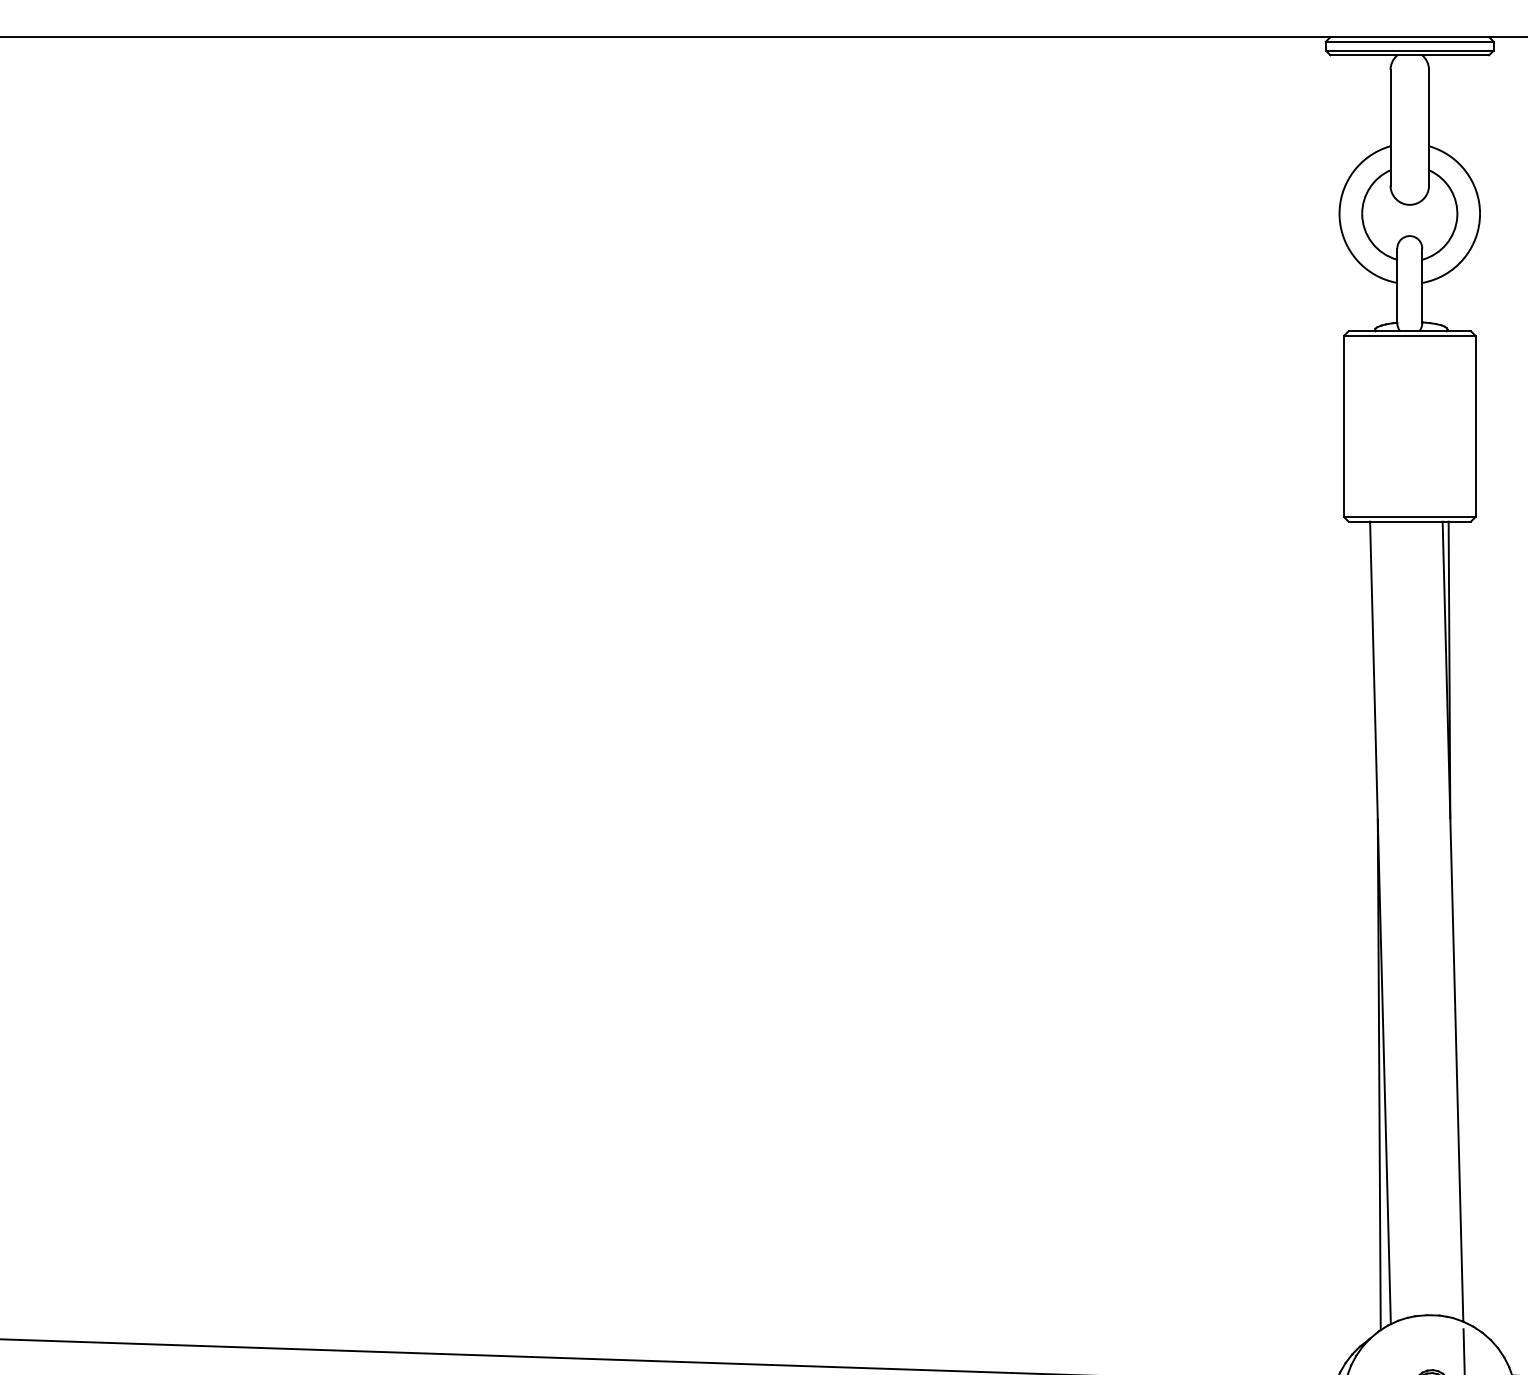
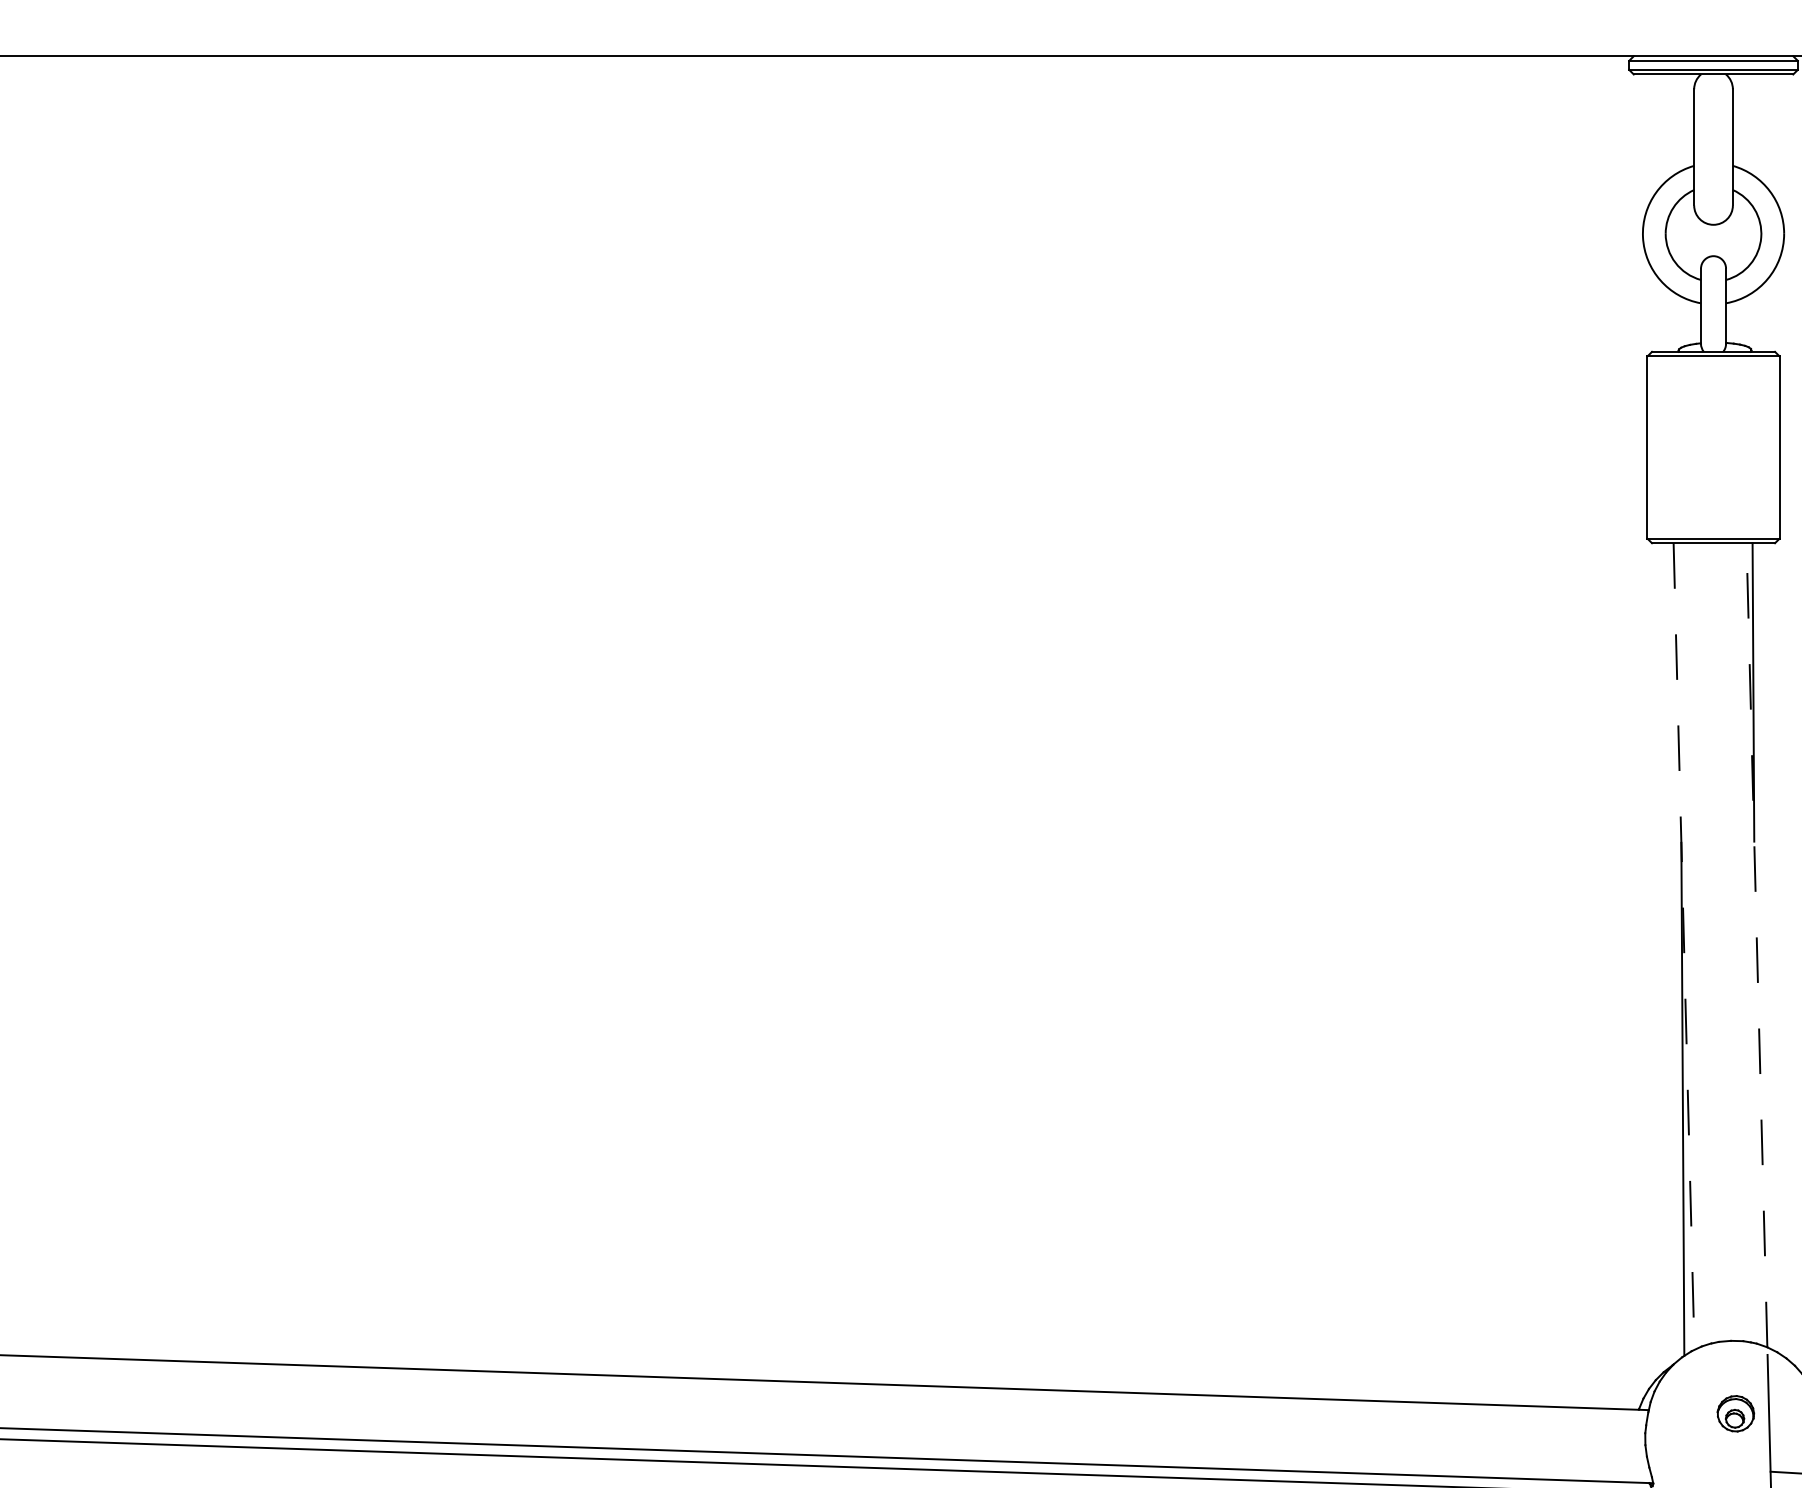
line: (1452, 920) -> (1756, 944), solid -> dashed
line: (1380, 923) -> (1684, 947), solid -> dashed

